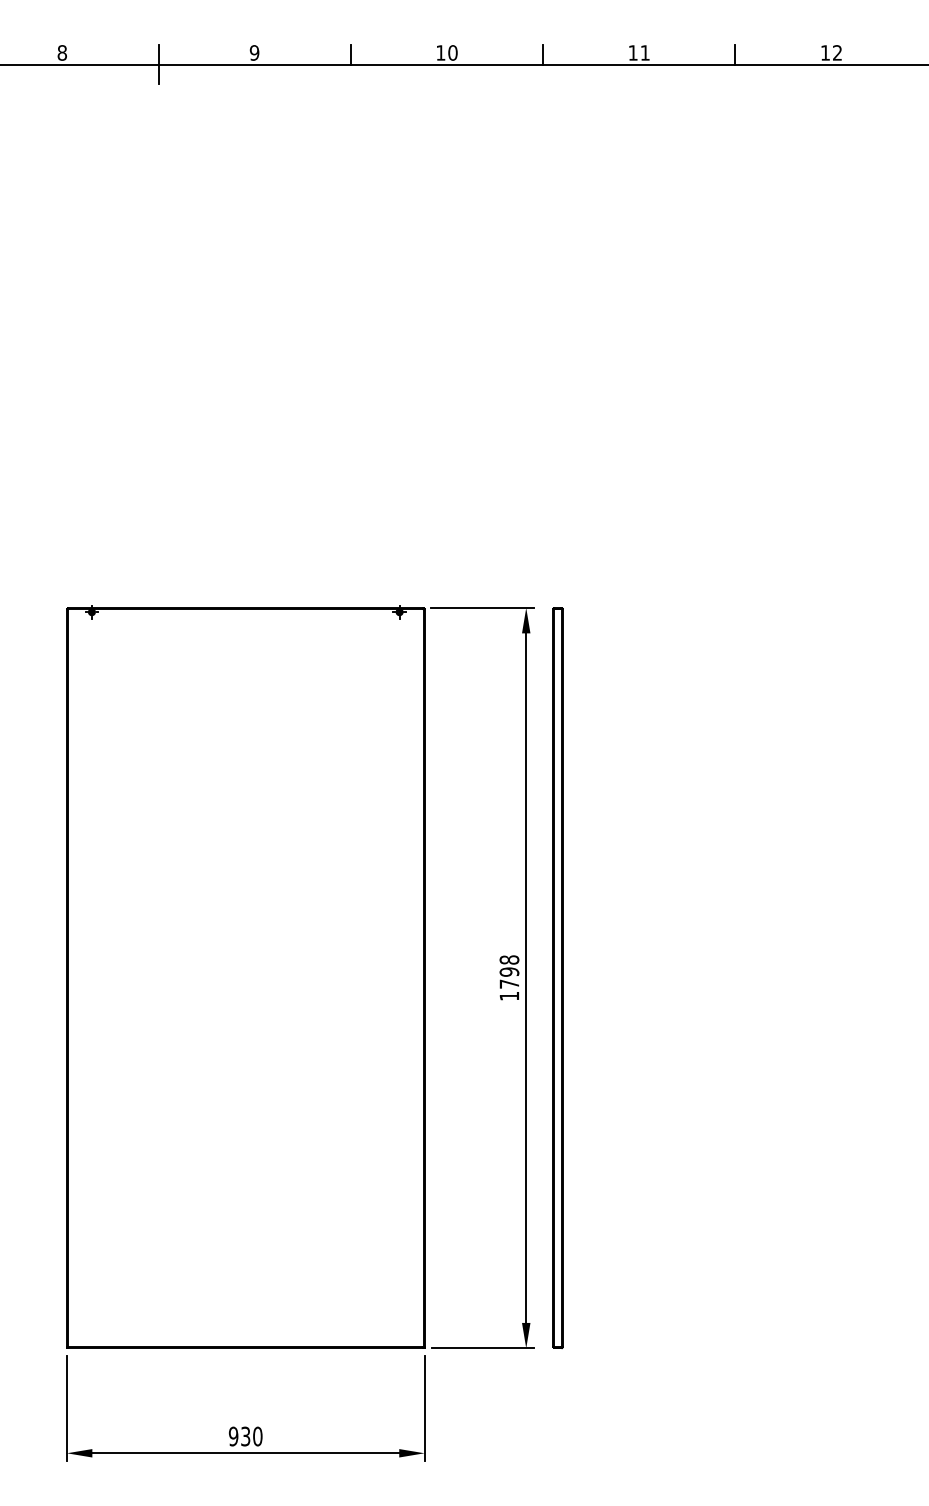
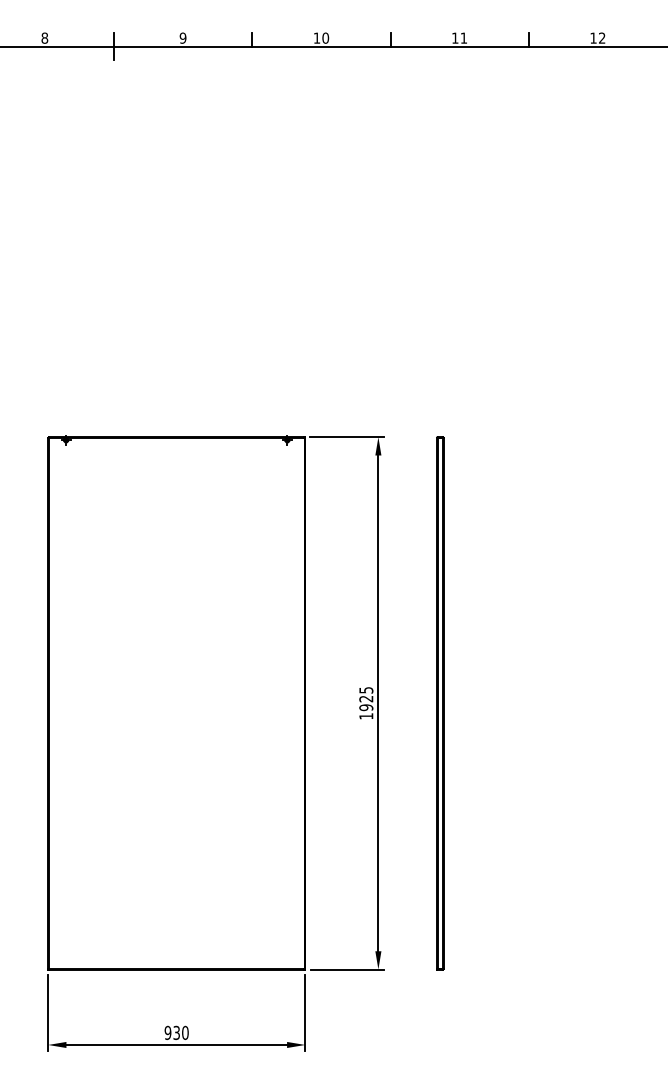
text: (509, 972) -> (366, 699), 1798 -> 1925
part: (558, 978) -> (440, 703), moved

